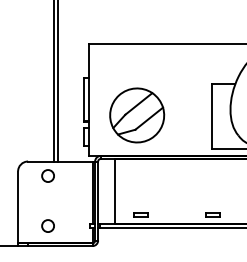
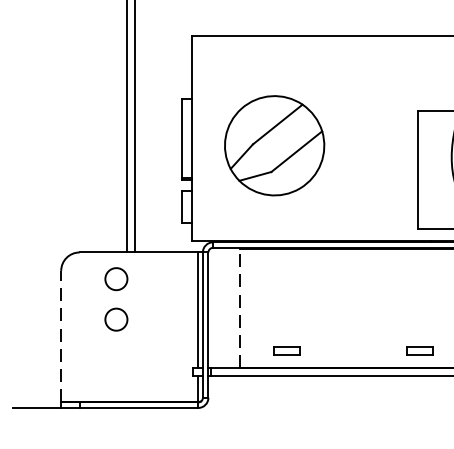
part: (137, 115) -> (275, 145), moved
line: (115, 191) -> (240, 307), solid -> dashed
line: (18, 207) -> (61, 337), solid -> dashed
circle: (47, 225) -> (115, 318), moved

